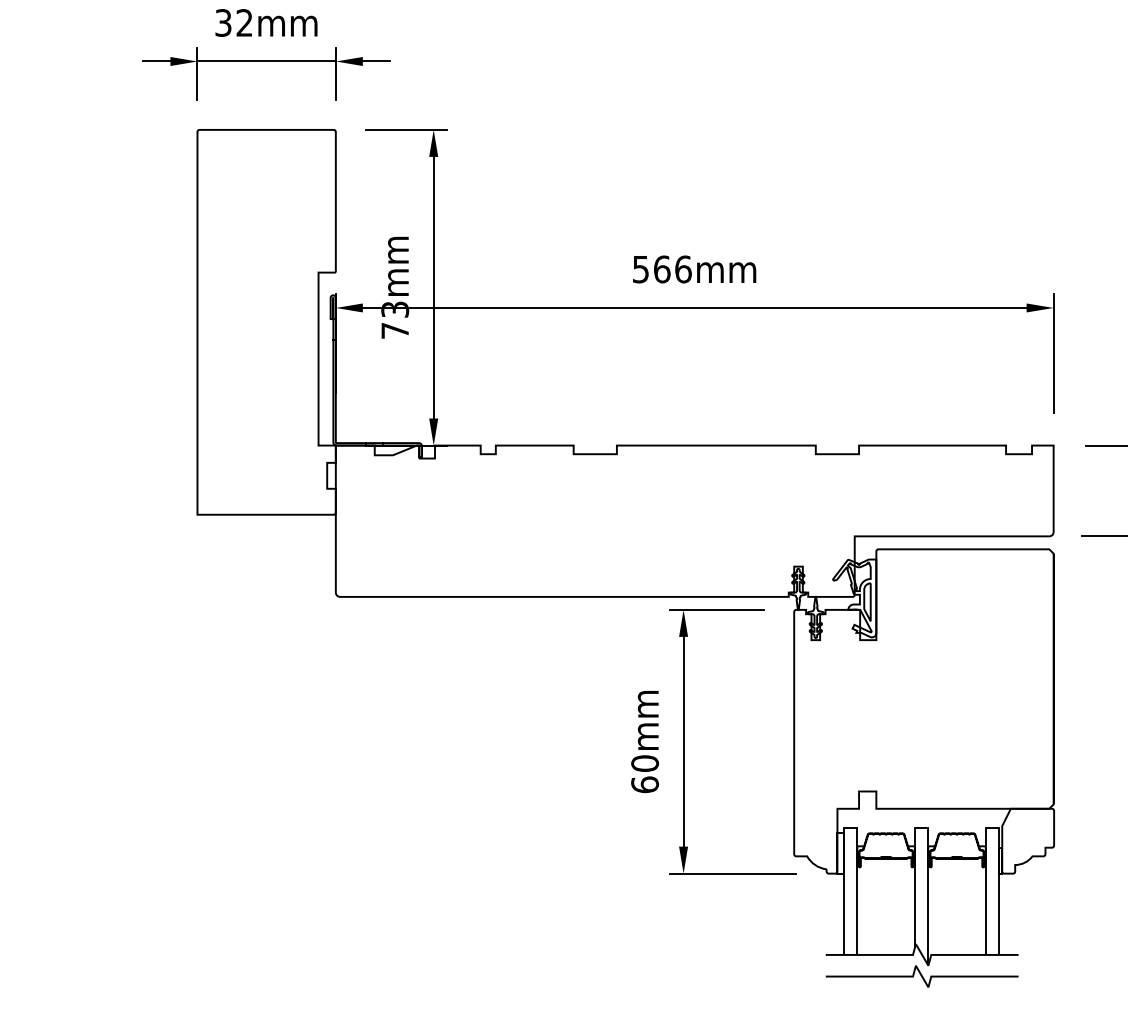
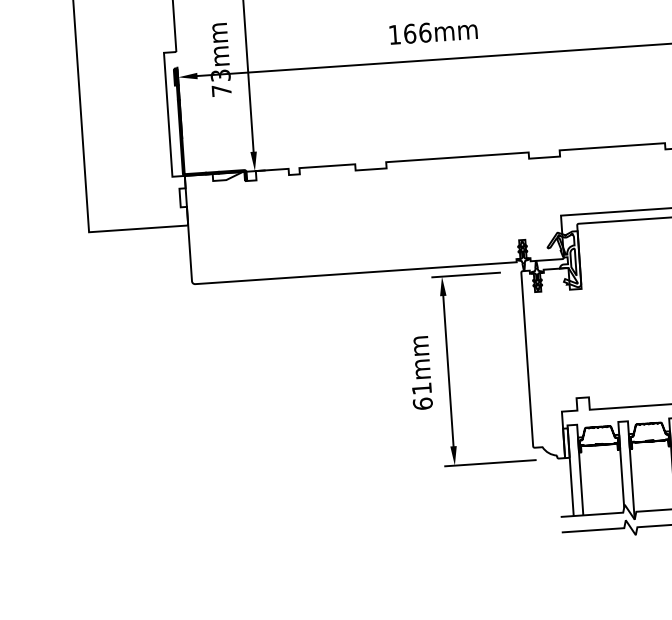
text: (640, 269) -> (394, 34), 566mm -> 166mm
text: (645, 763) -> (422, 388), 60mm -> 61mm

